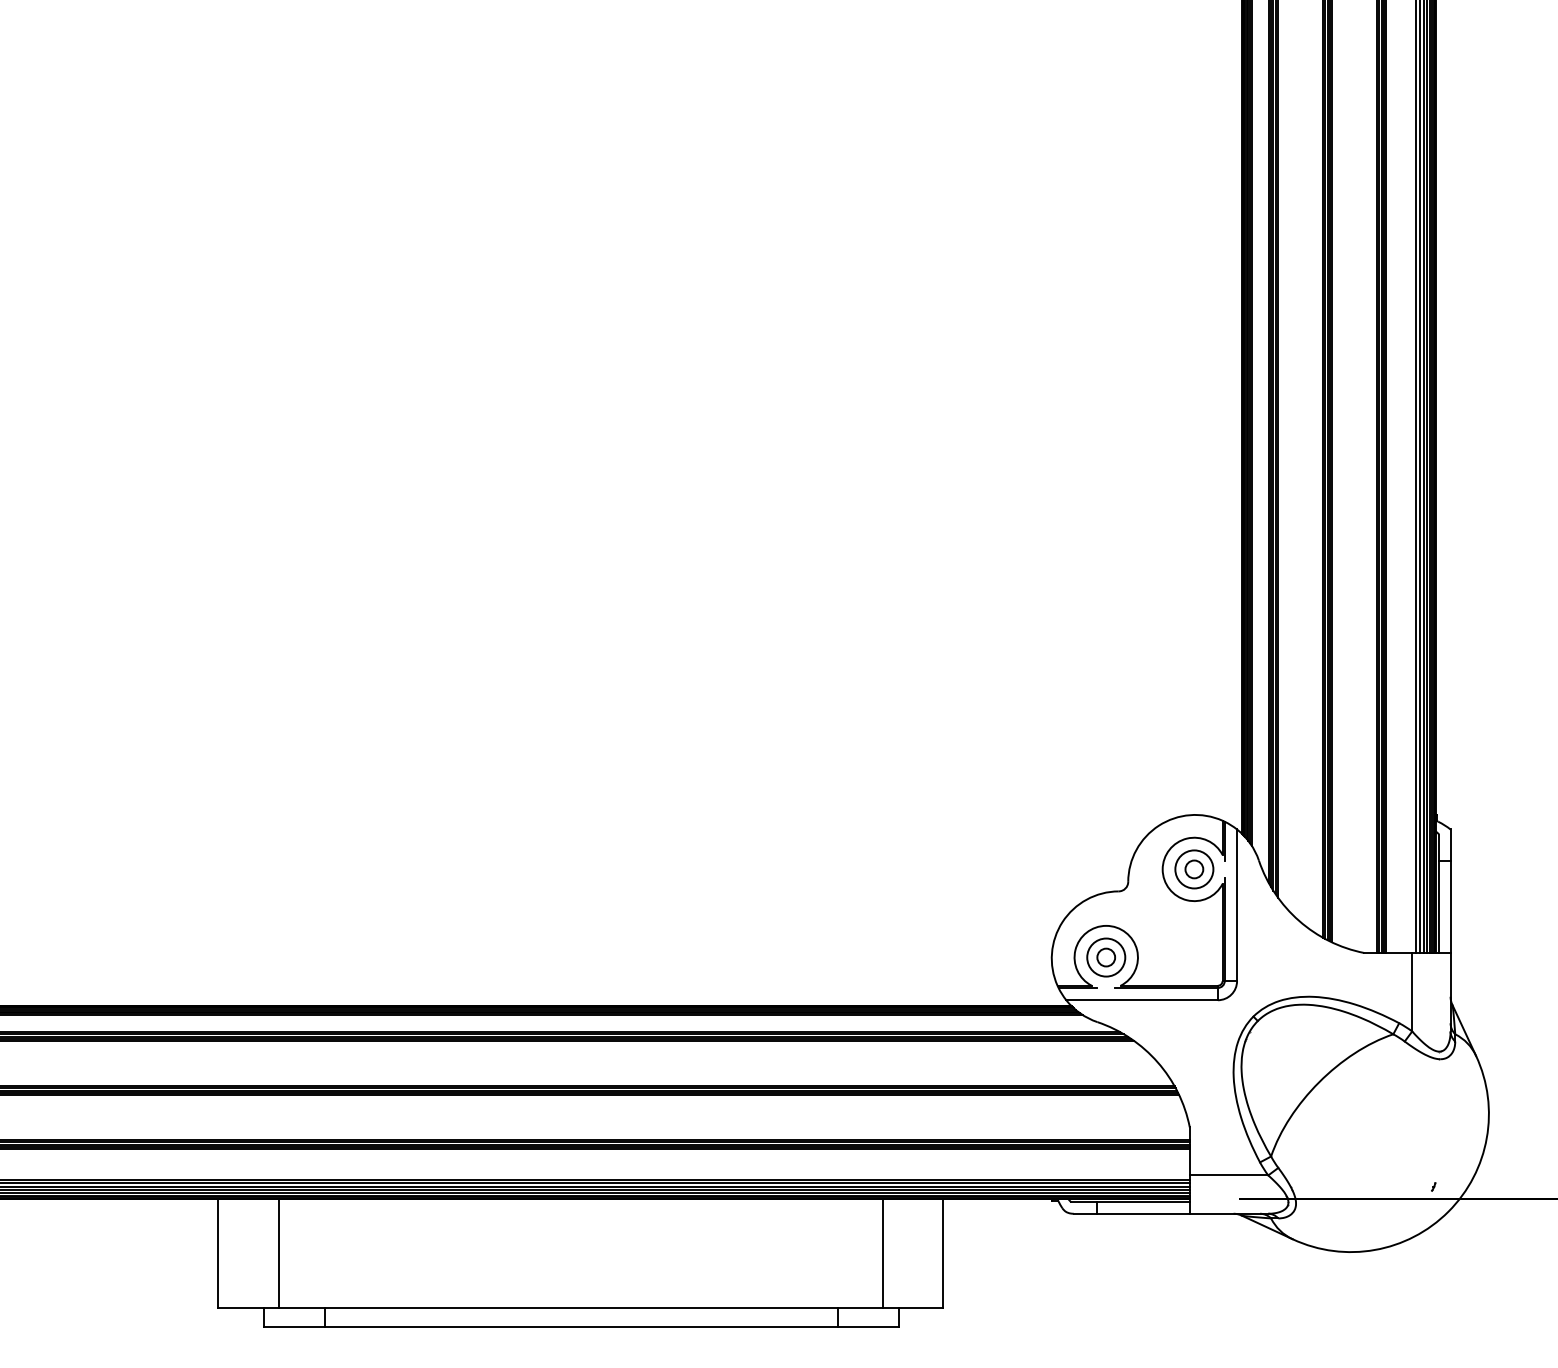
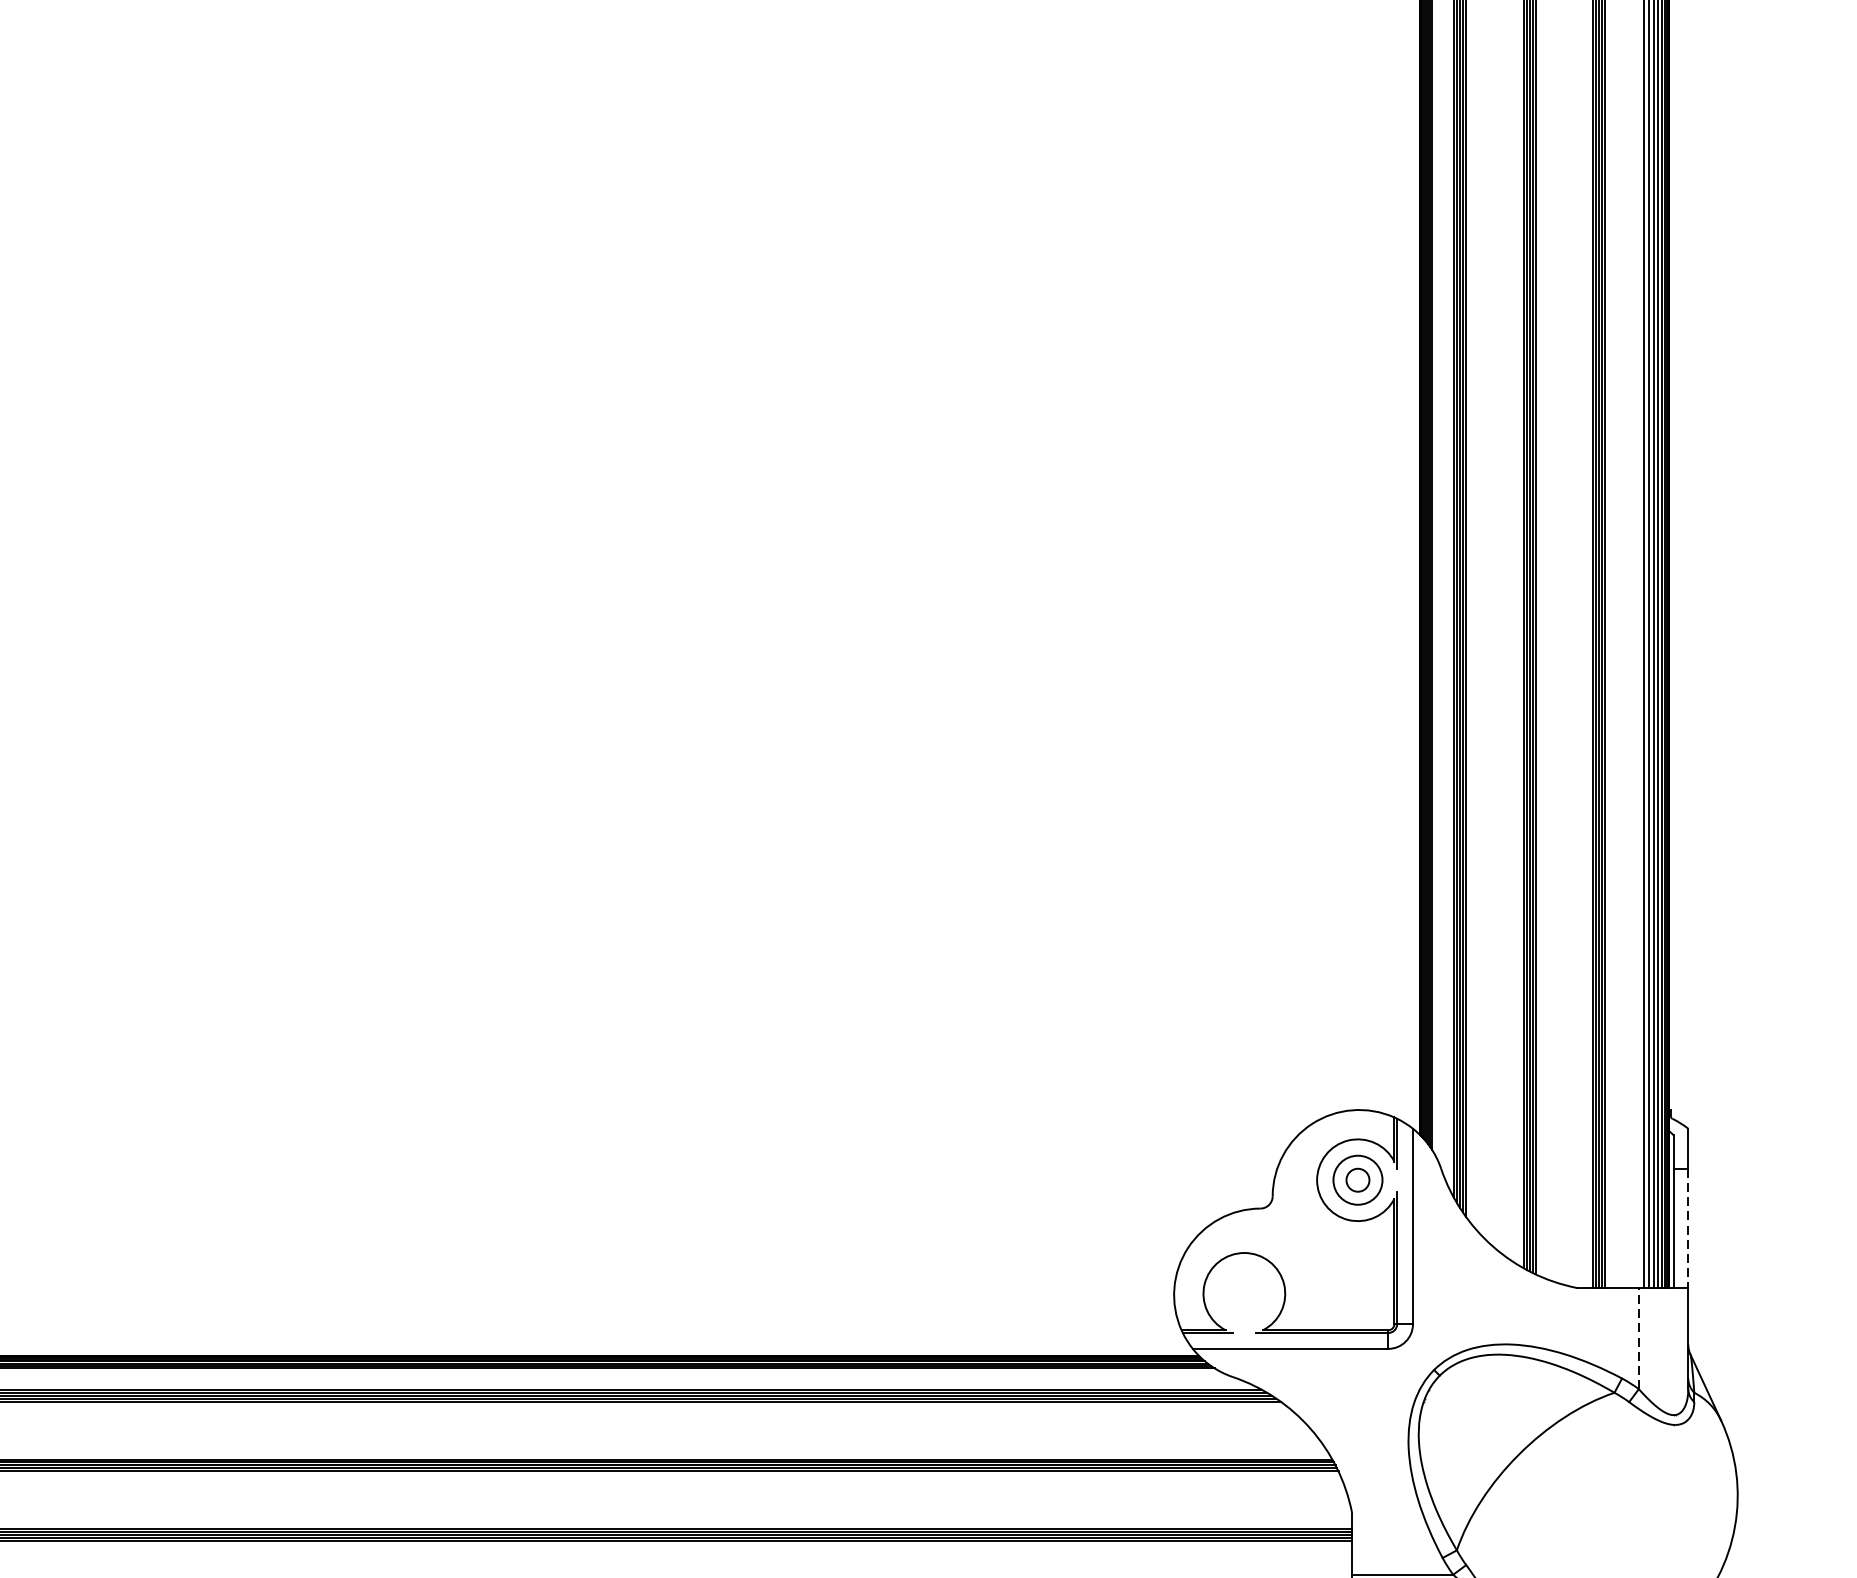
line: (1450, 907) -> (1688, 1229), solid -> dashed
part: (1106, 957) -> (1244, 1293), removed
line: (1412, 991) -> (1639, 1337), solid -> dashed

